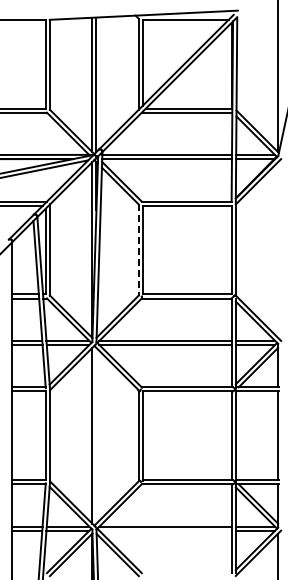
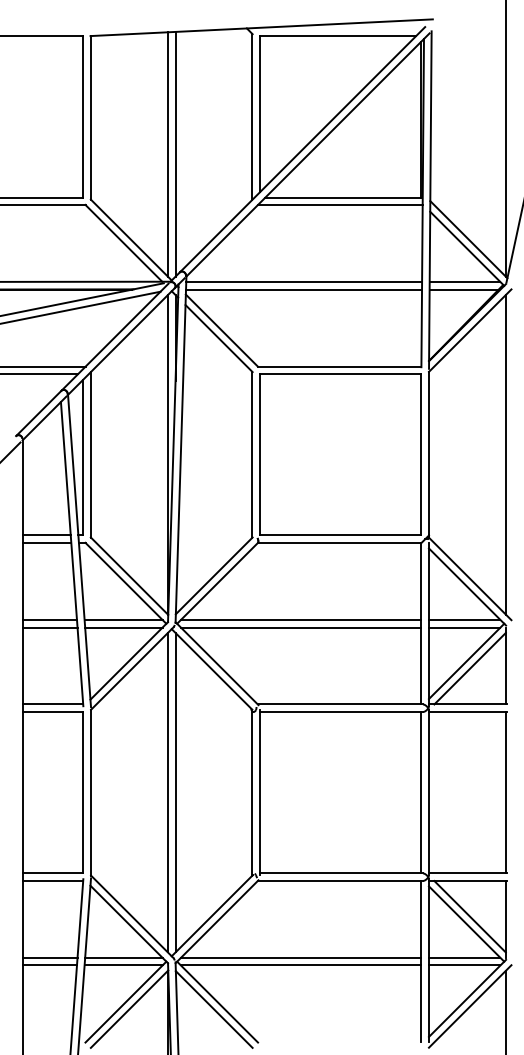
line: (278, 249) -> (506, 453), added
line: (138, 250) -> (251, 455), dashed -> solid
line: (96, 435) -> (175, 792), added
line: (165, 530) -> (301, 964), added

